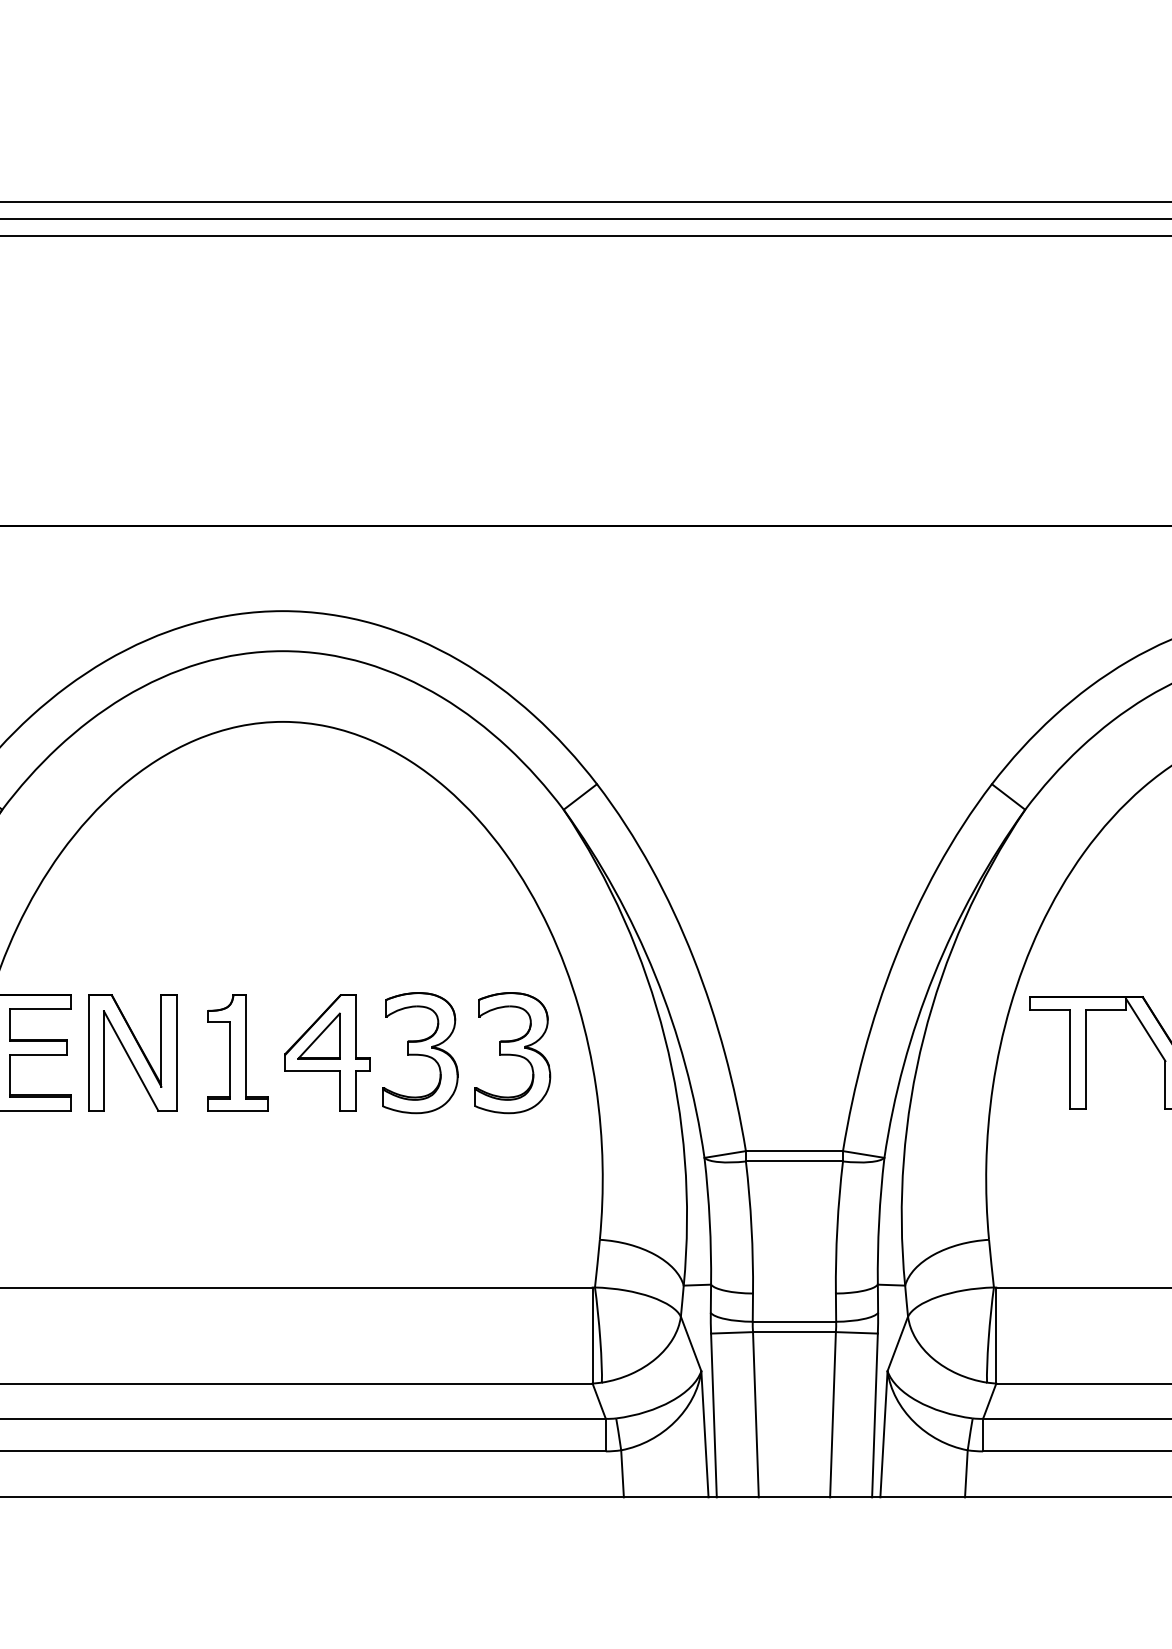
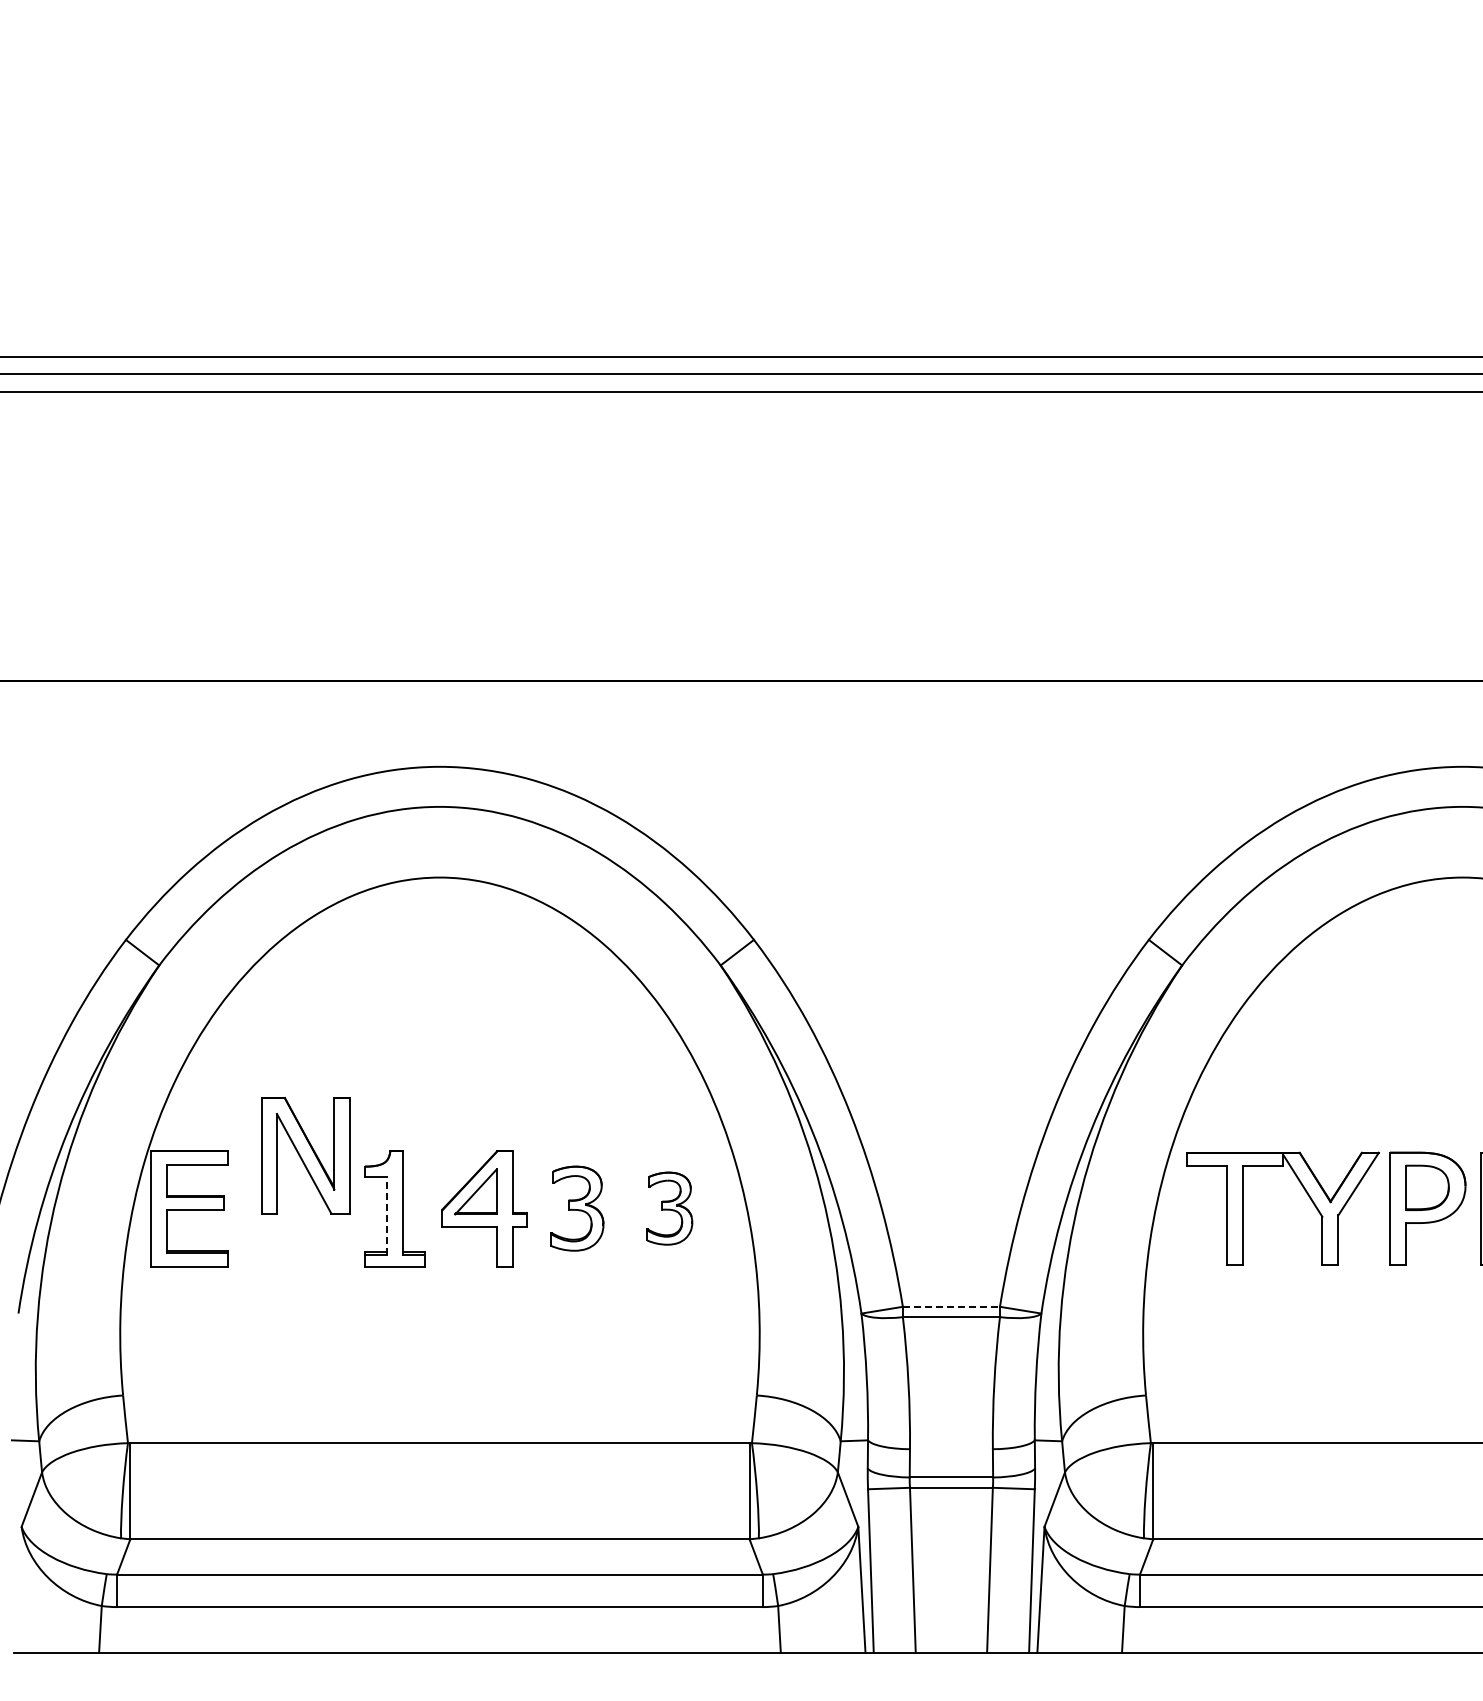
part: (132, 1052) -> (305, 1155), moved
part: (420, 1052) -> (577, 1208), size x0.7
part: (512, 1052) -> (669, 1208), size x0.6
line: (230, 1060) -> (387, 1216), solid -> dashed
line: (794, 1150) -> (951, 1306), solid -> dashed

